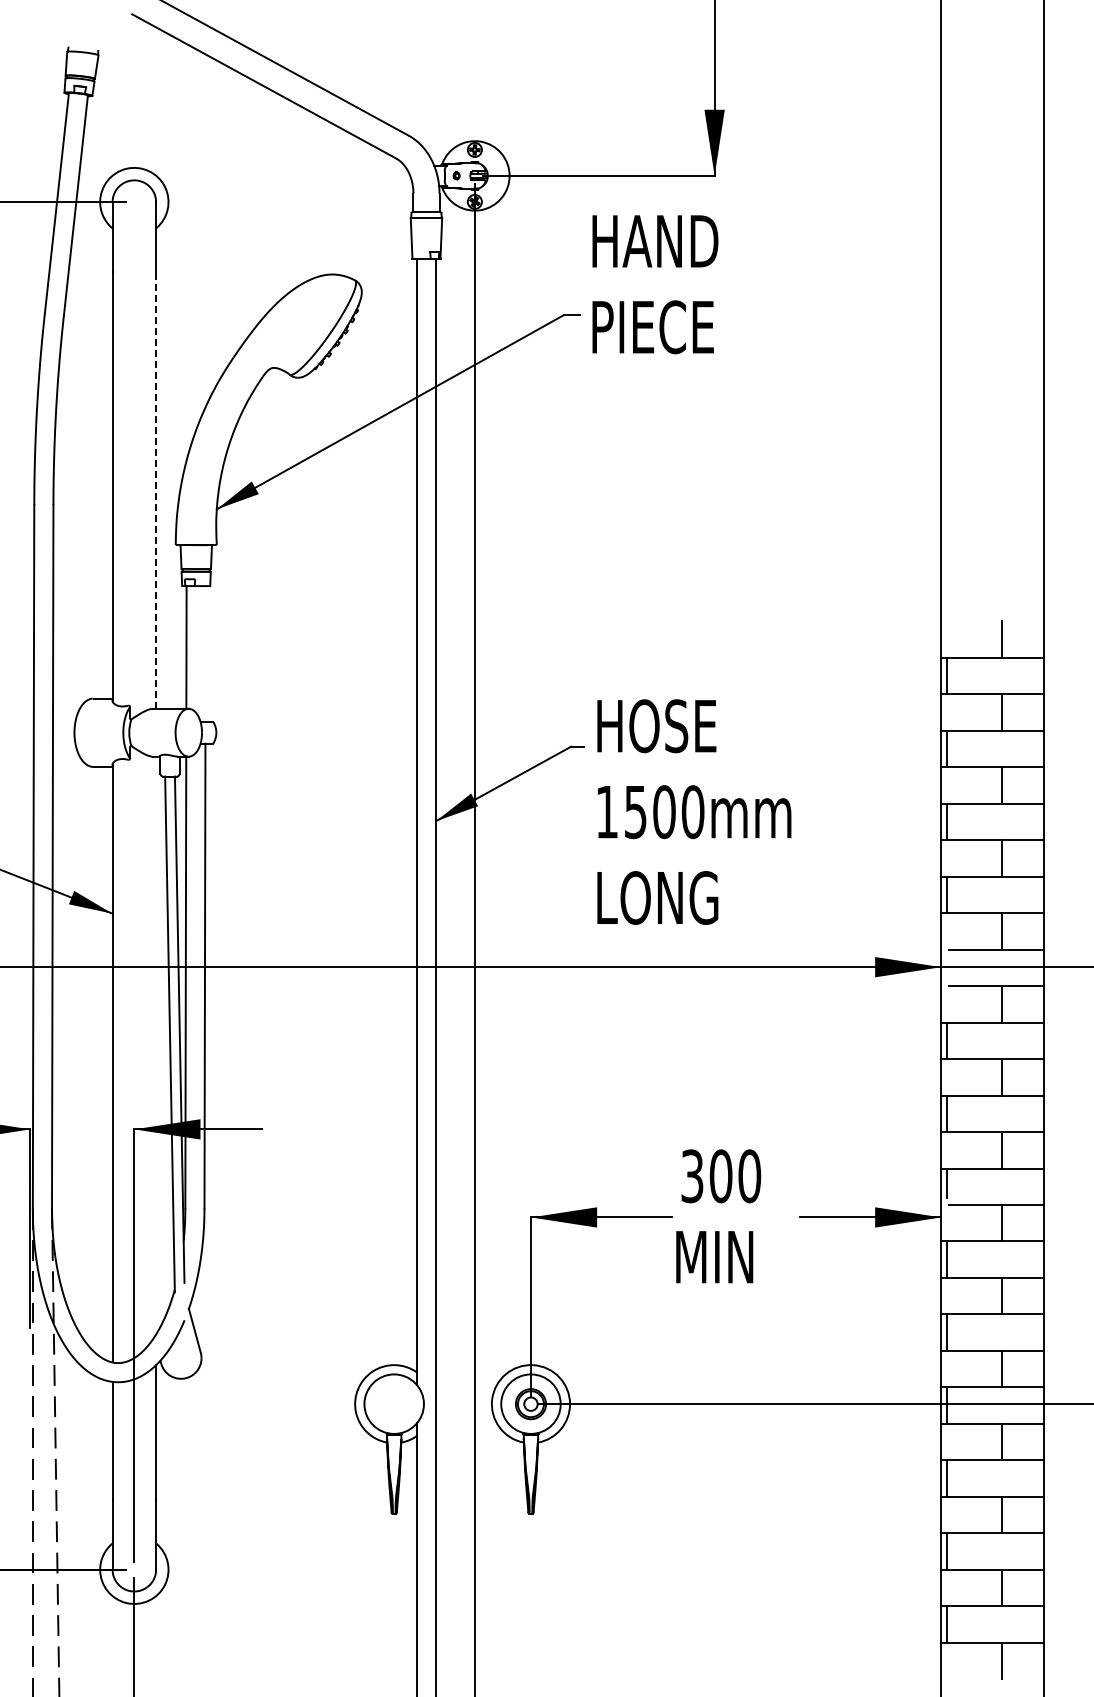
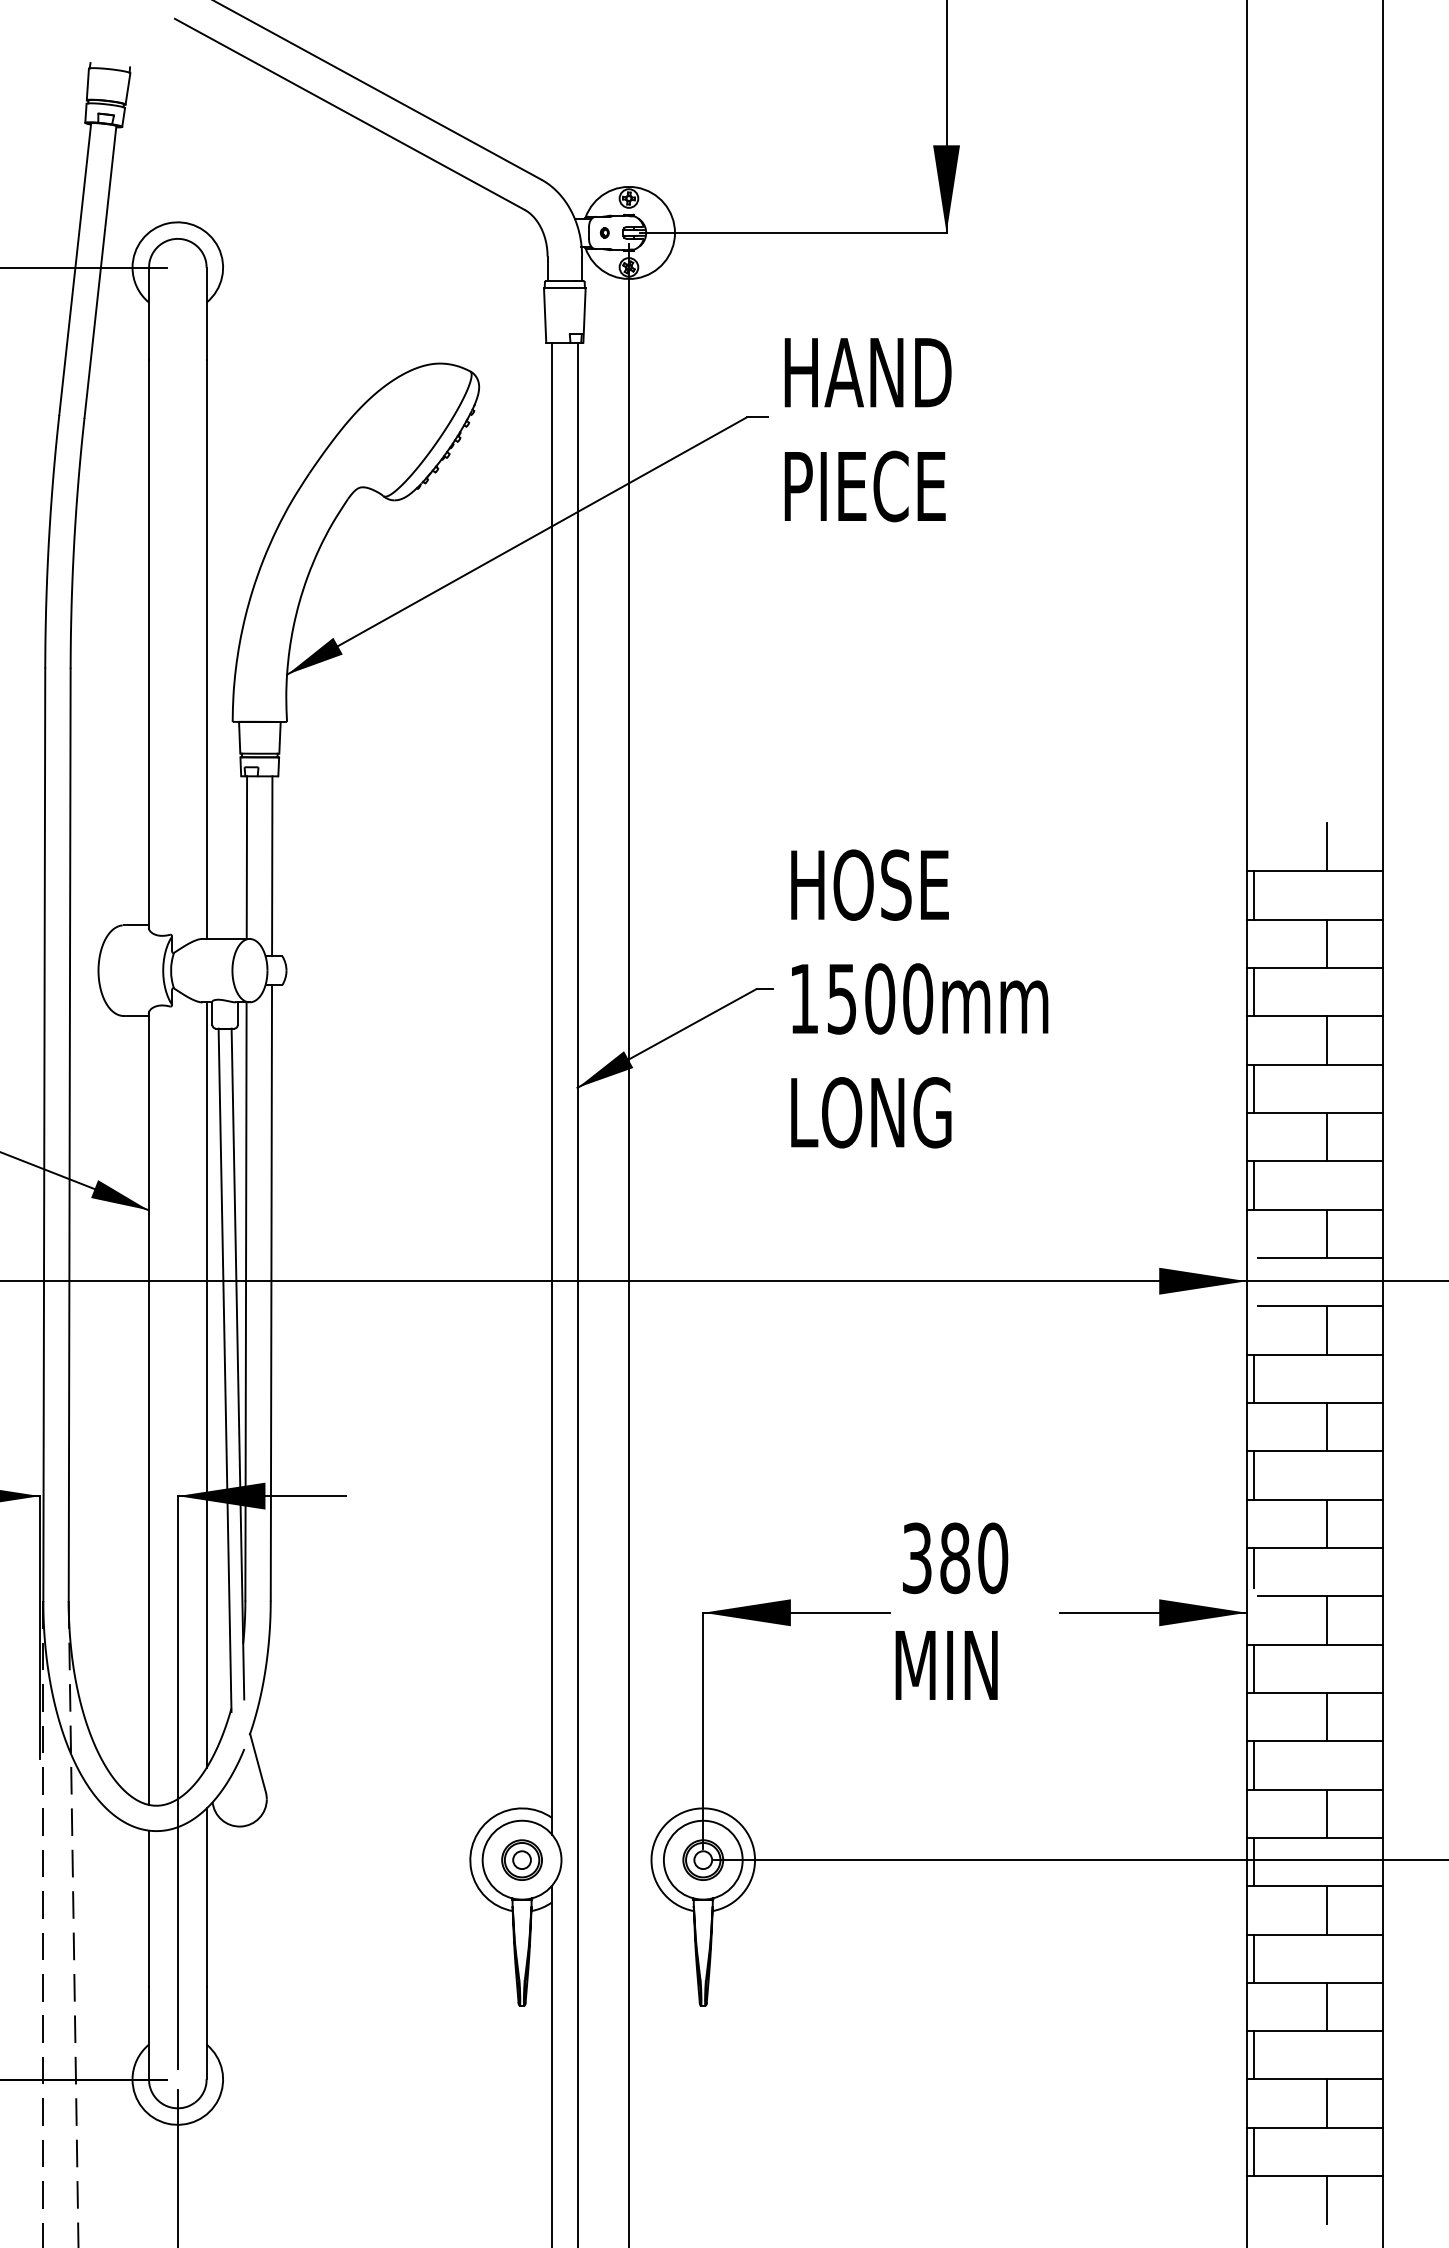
text: (655, 284) -> (868, 429), moved
line: (156, 490) -> (207, 649), dashed -> solid
line: (205, 653) -> (272, 865), added
text: (694, 811) -> (919, 998), moved
line: (156, 1045) -> (207, 1384), added
text: (720, 1176) -> (954, 1558), 300 -> 380
part: (394, 1404) -> (522, 1860), added

